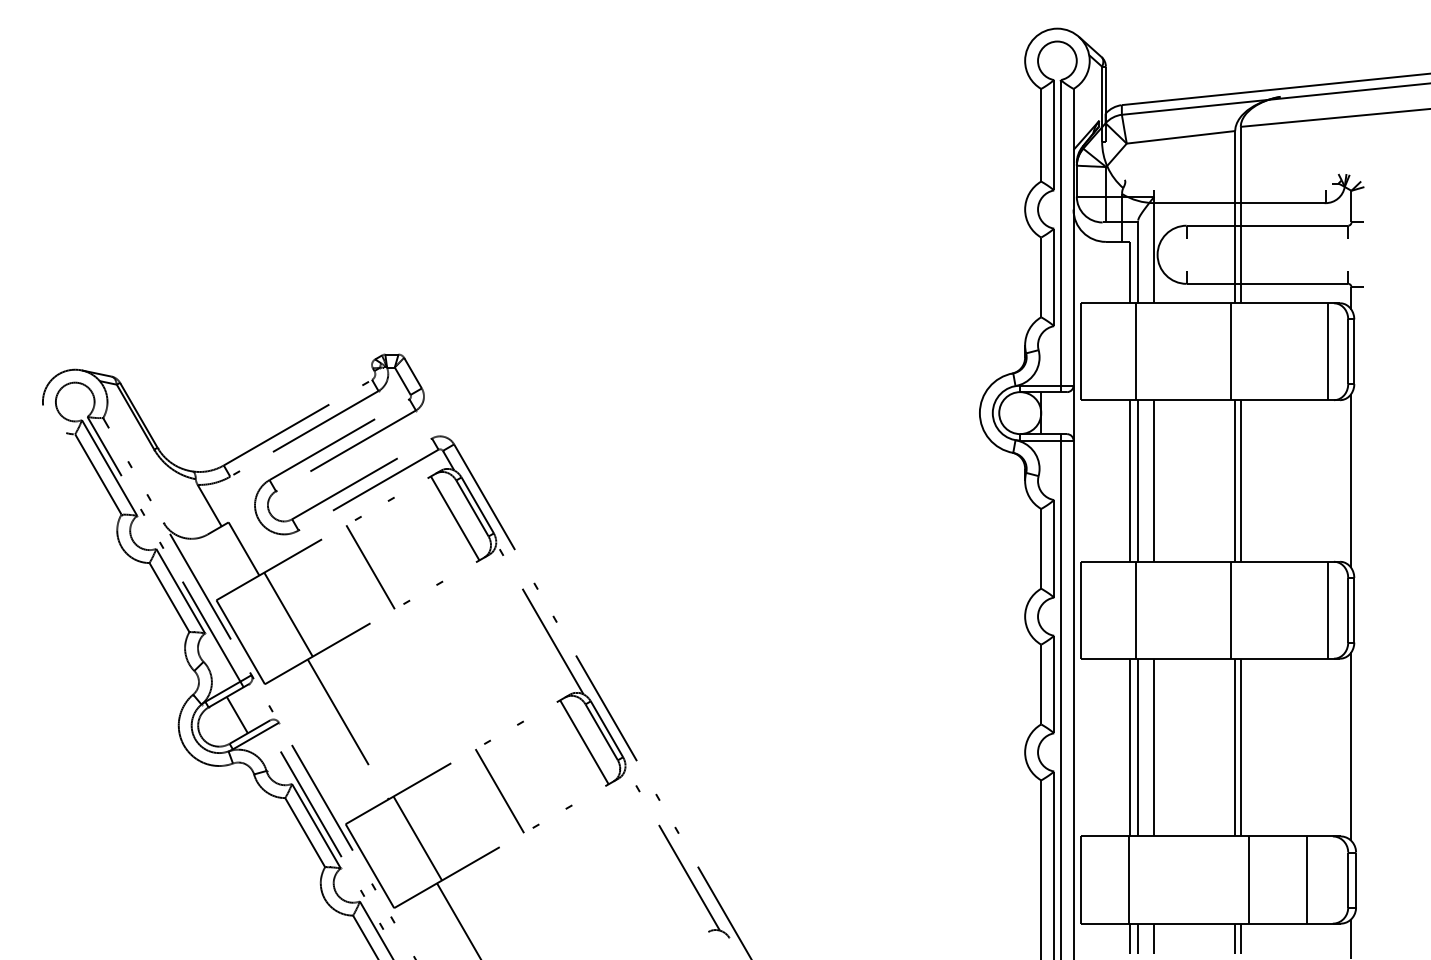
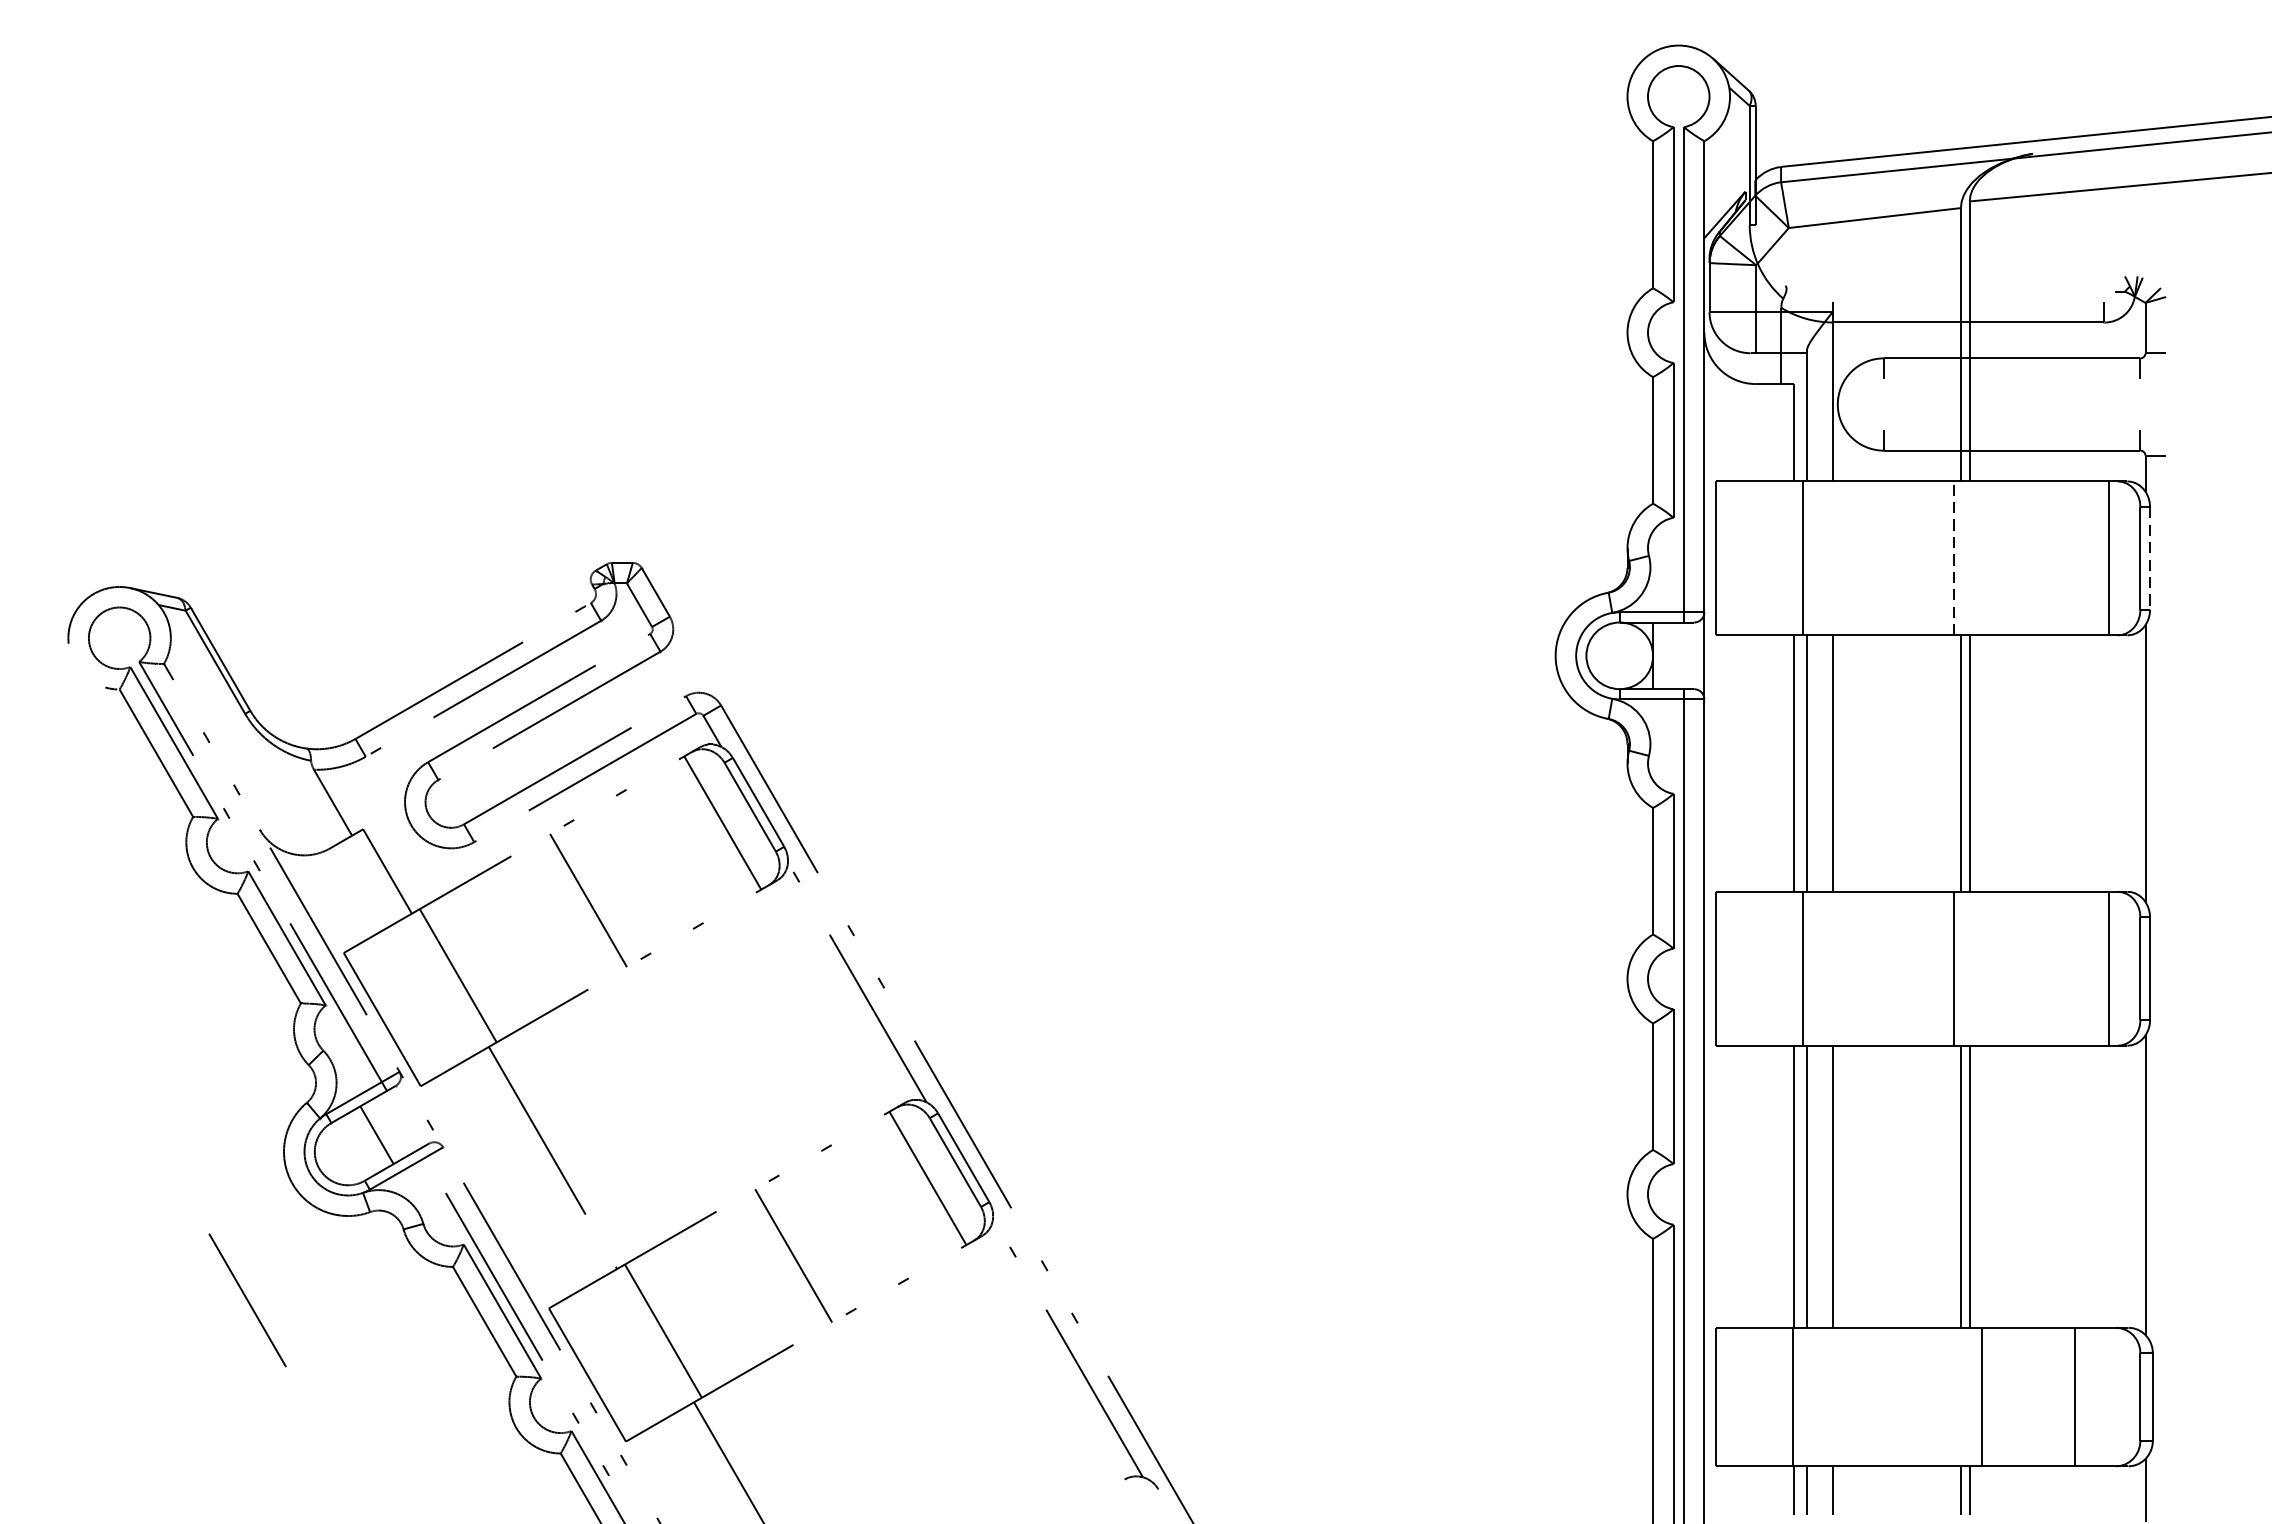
line: (1230, 351) -> (1953, 558), solid -> dashed
line: (1354, 352) -> (2150, 559), solid -> dashed
line: (155, 818) -> (247, 1299), added

